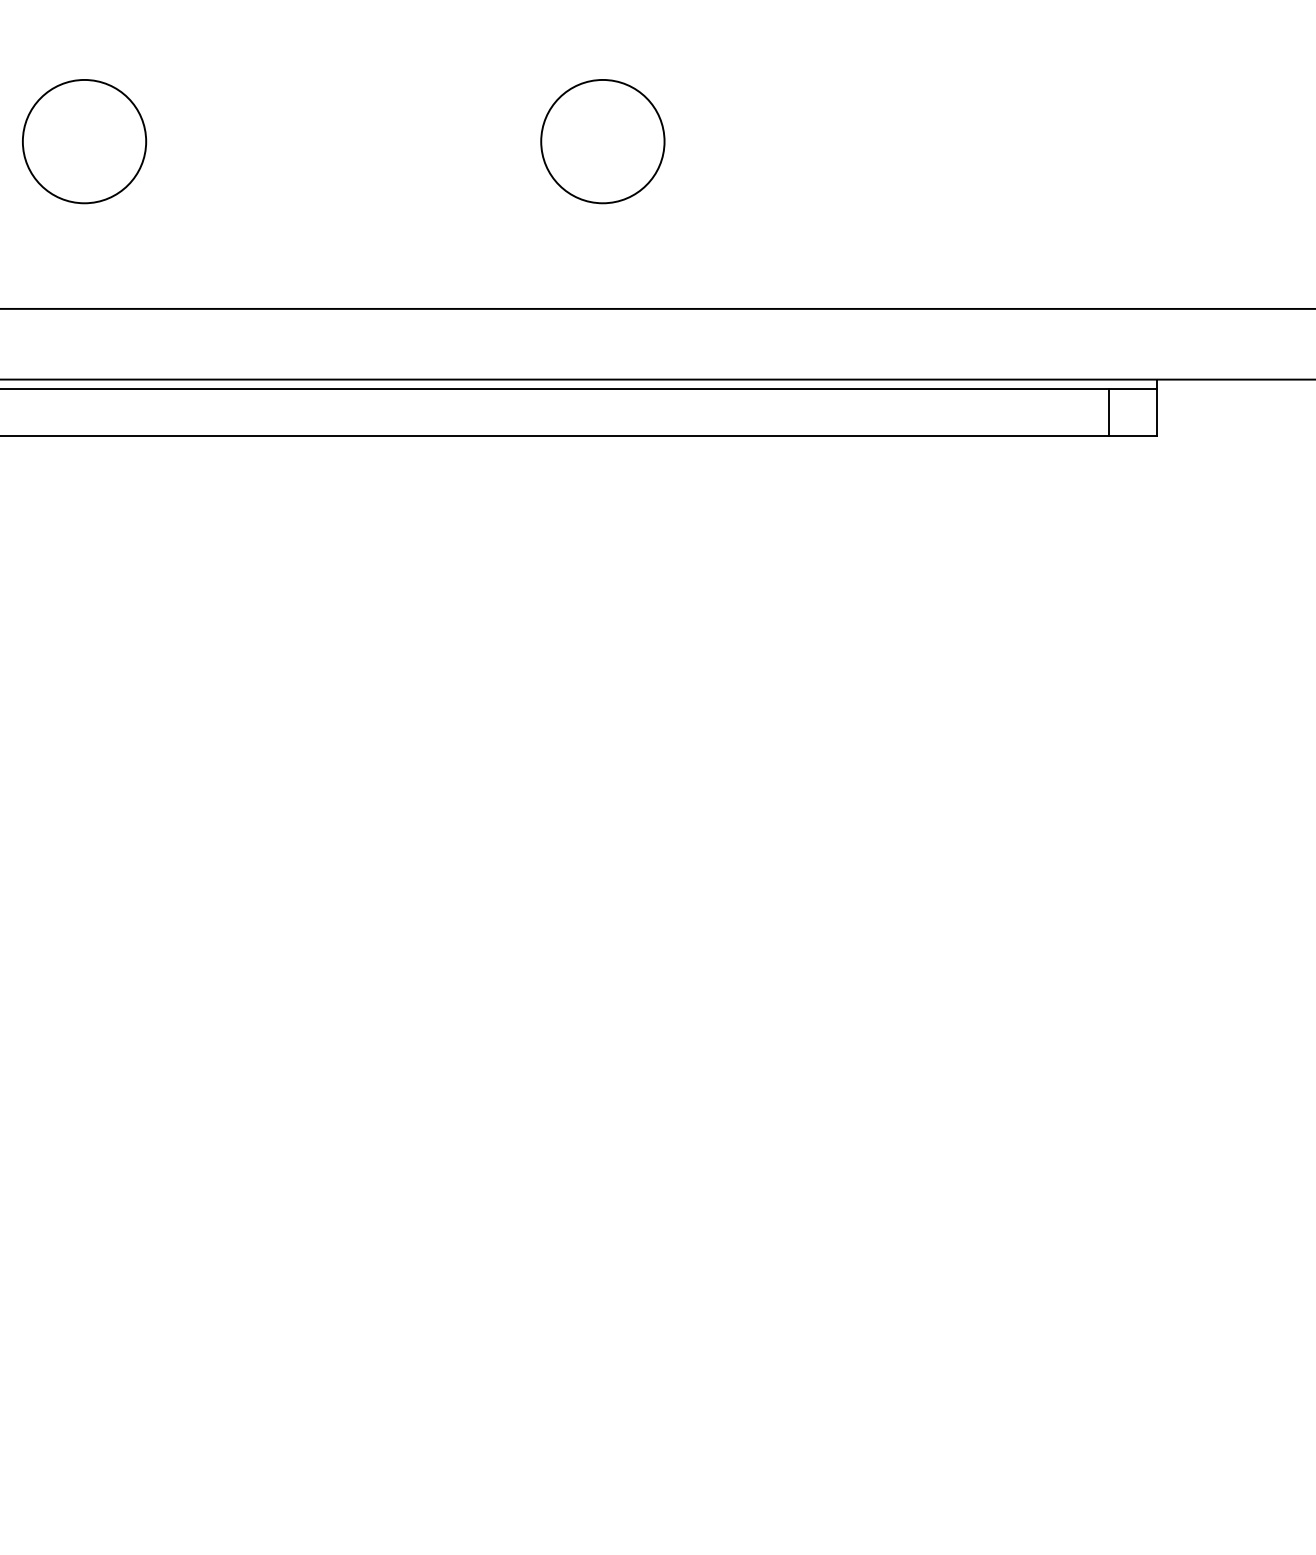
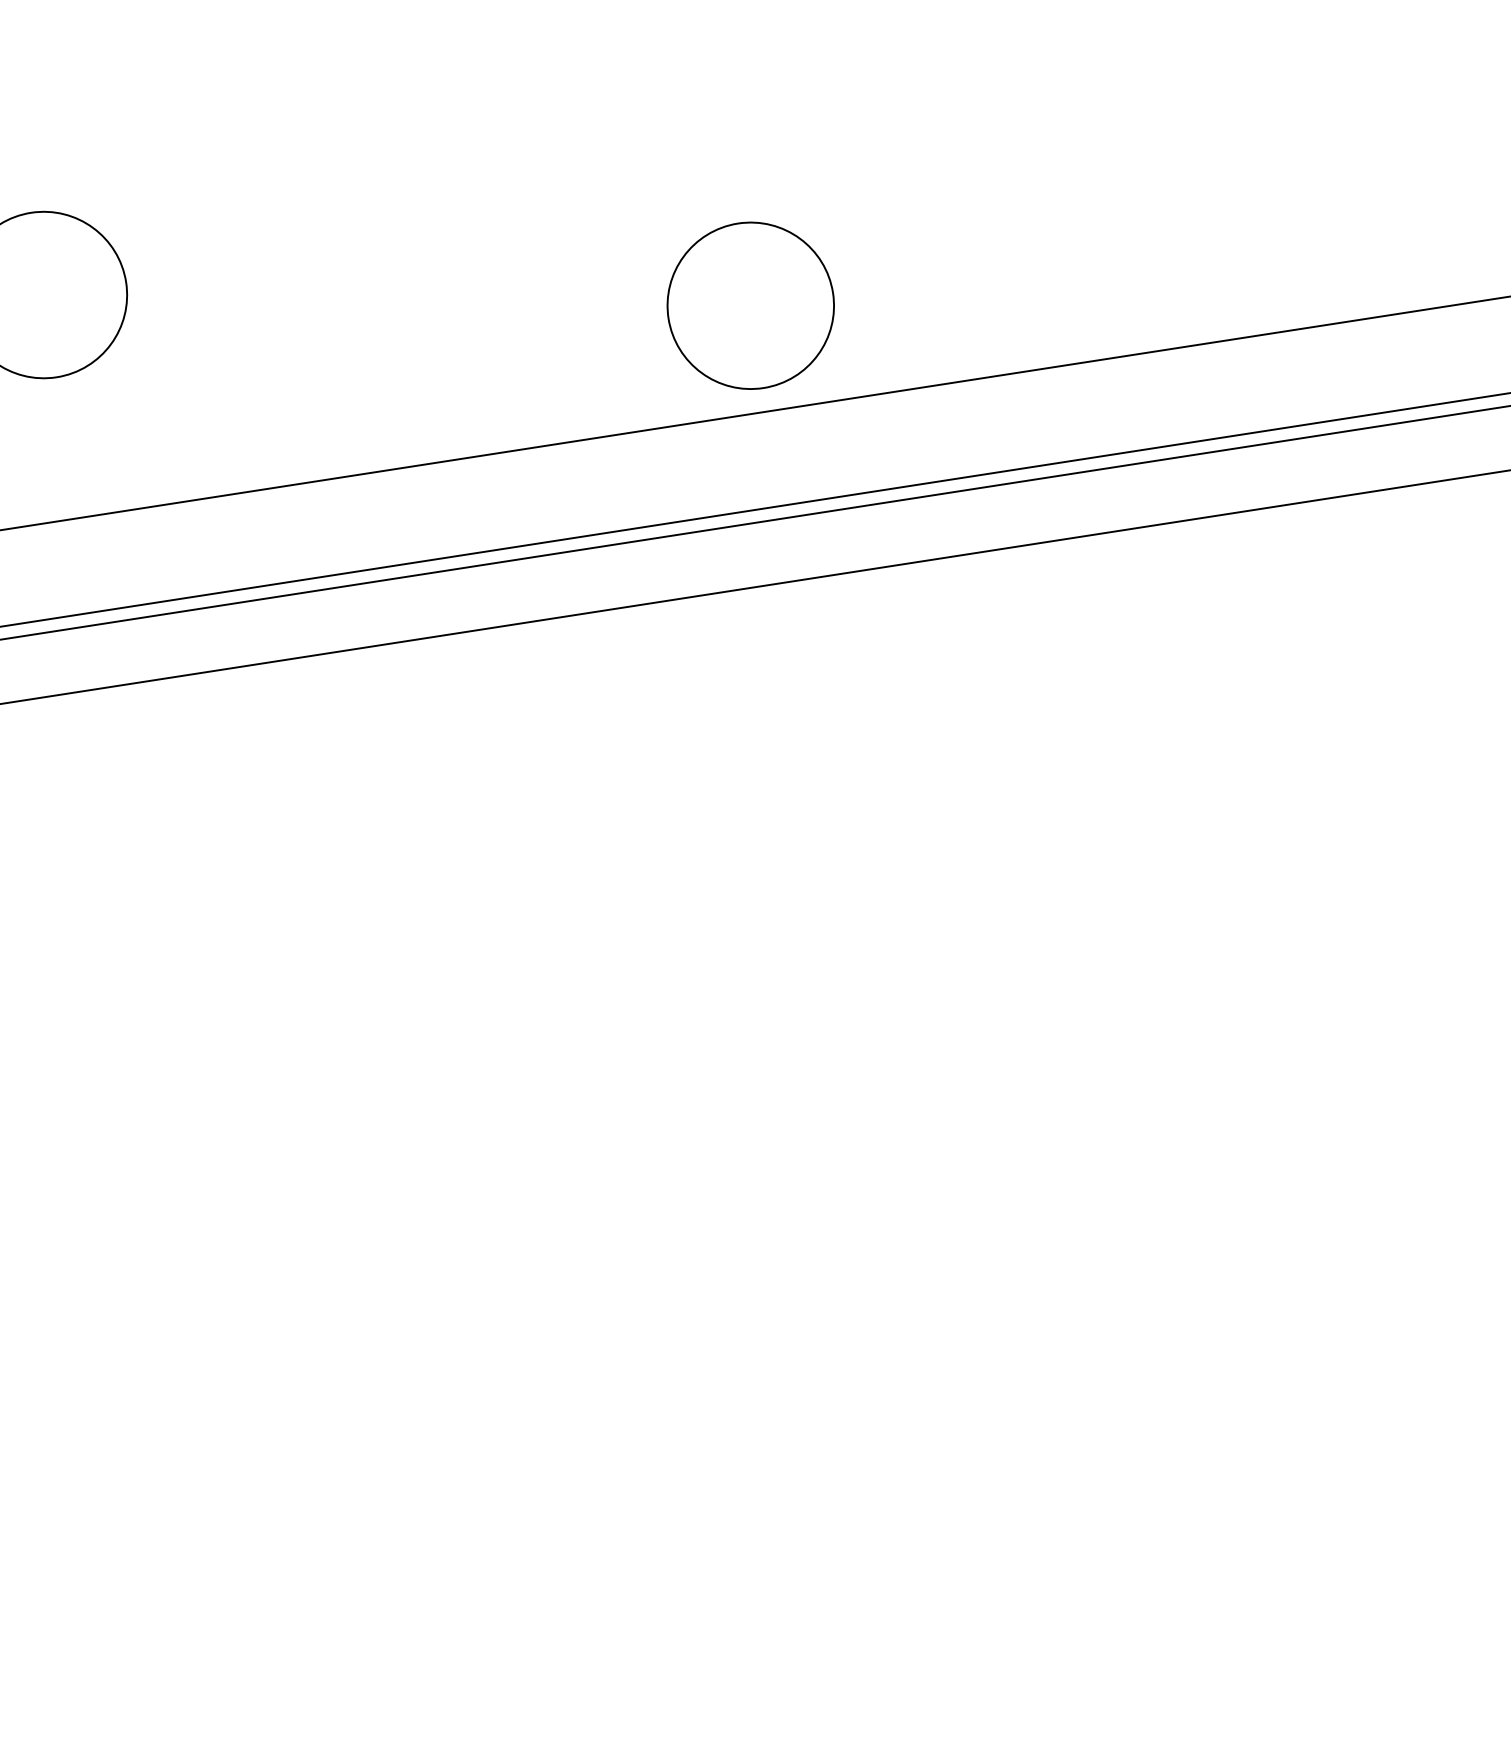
circle: (602, 141) -> (750, 305), moved
line: (1109, 412) -> (1466, 444), removed

